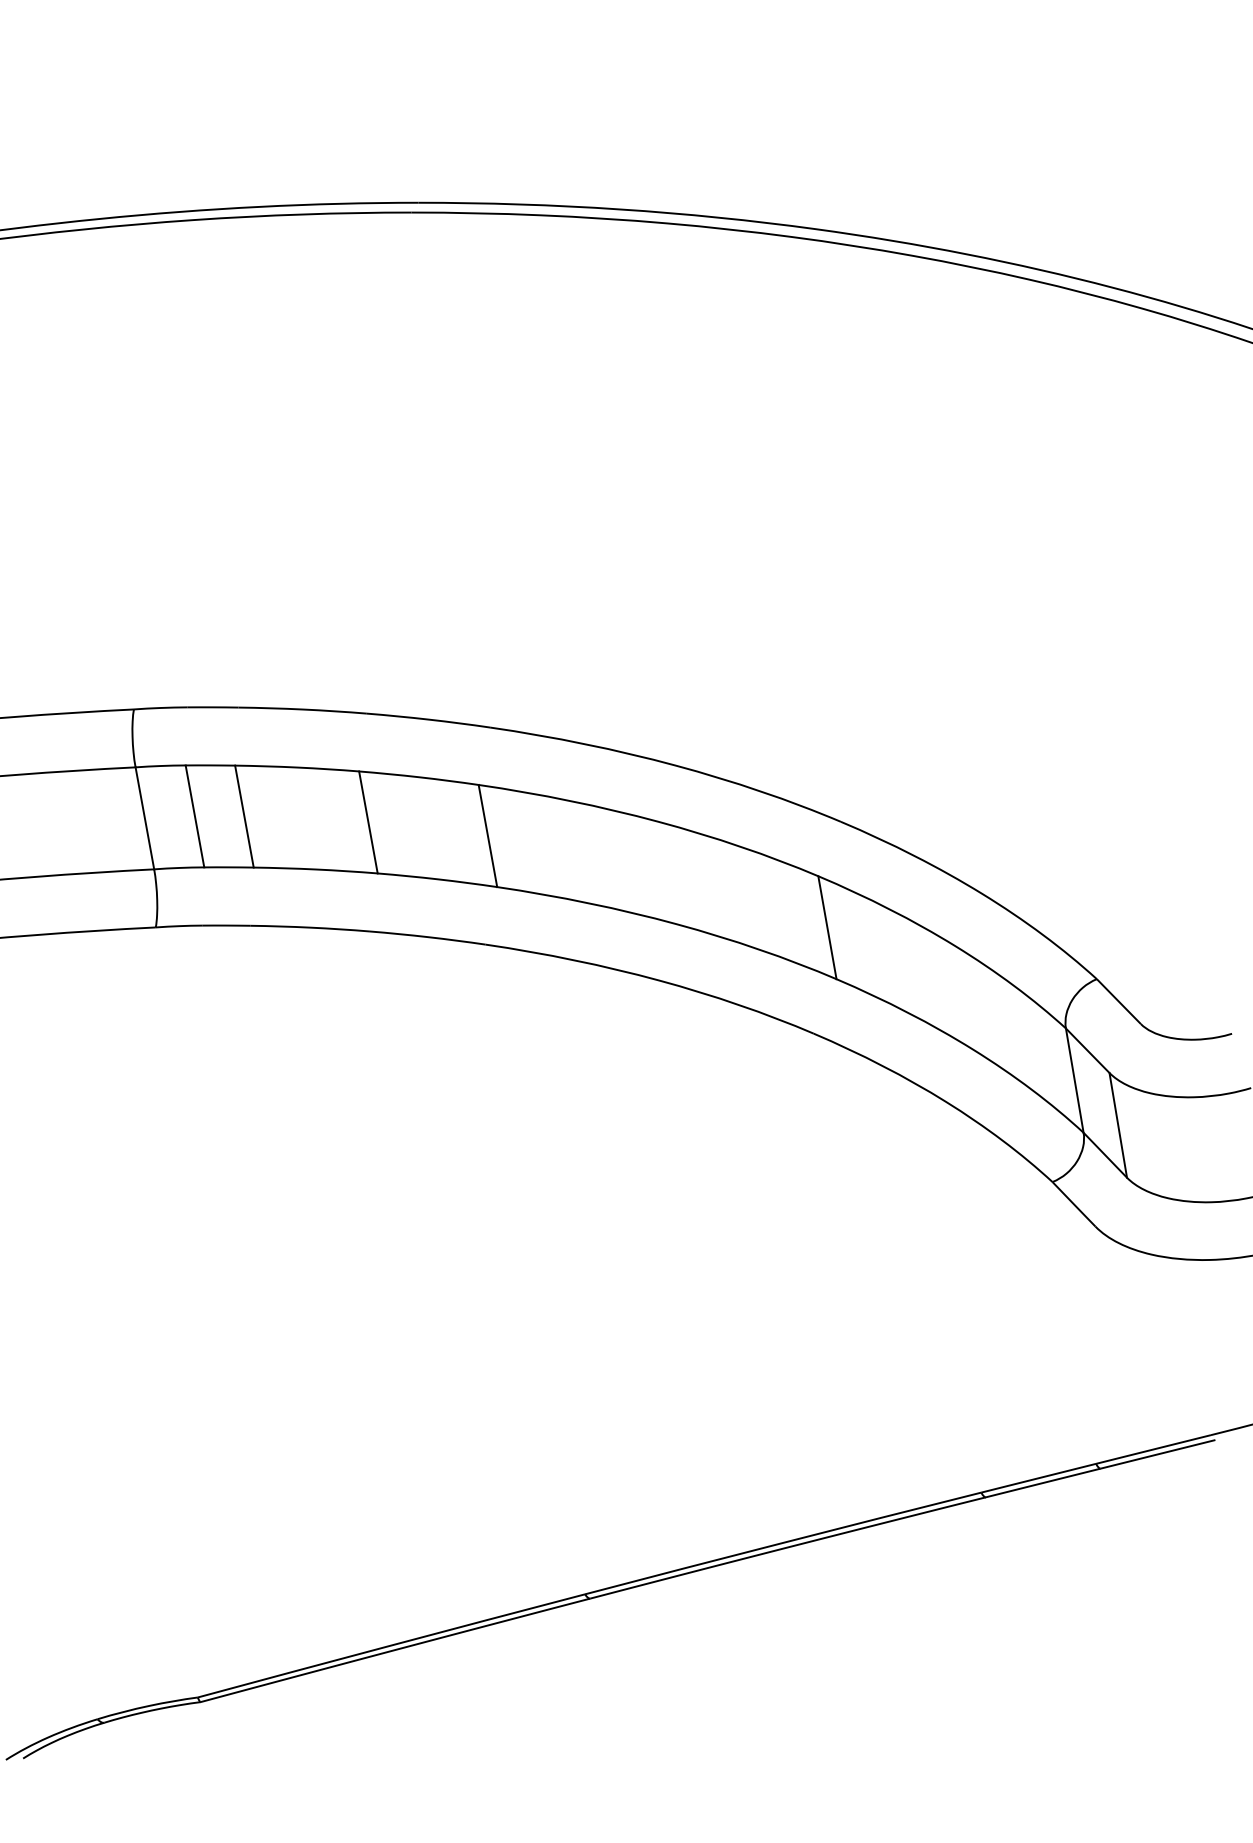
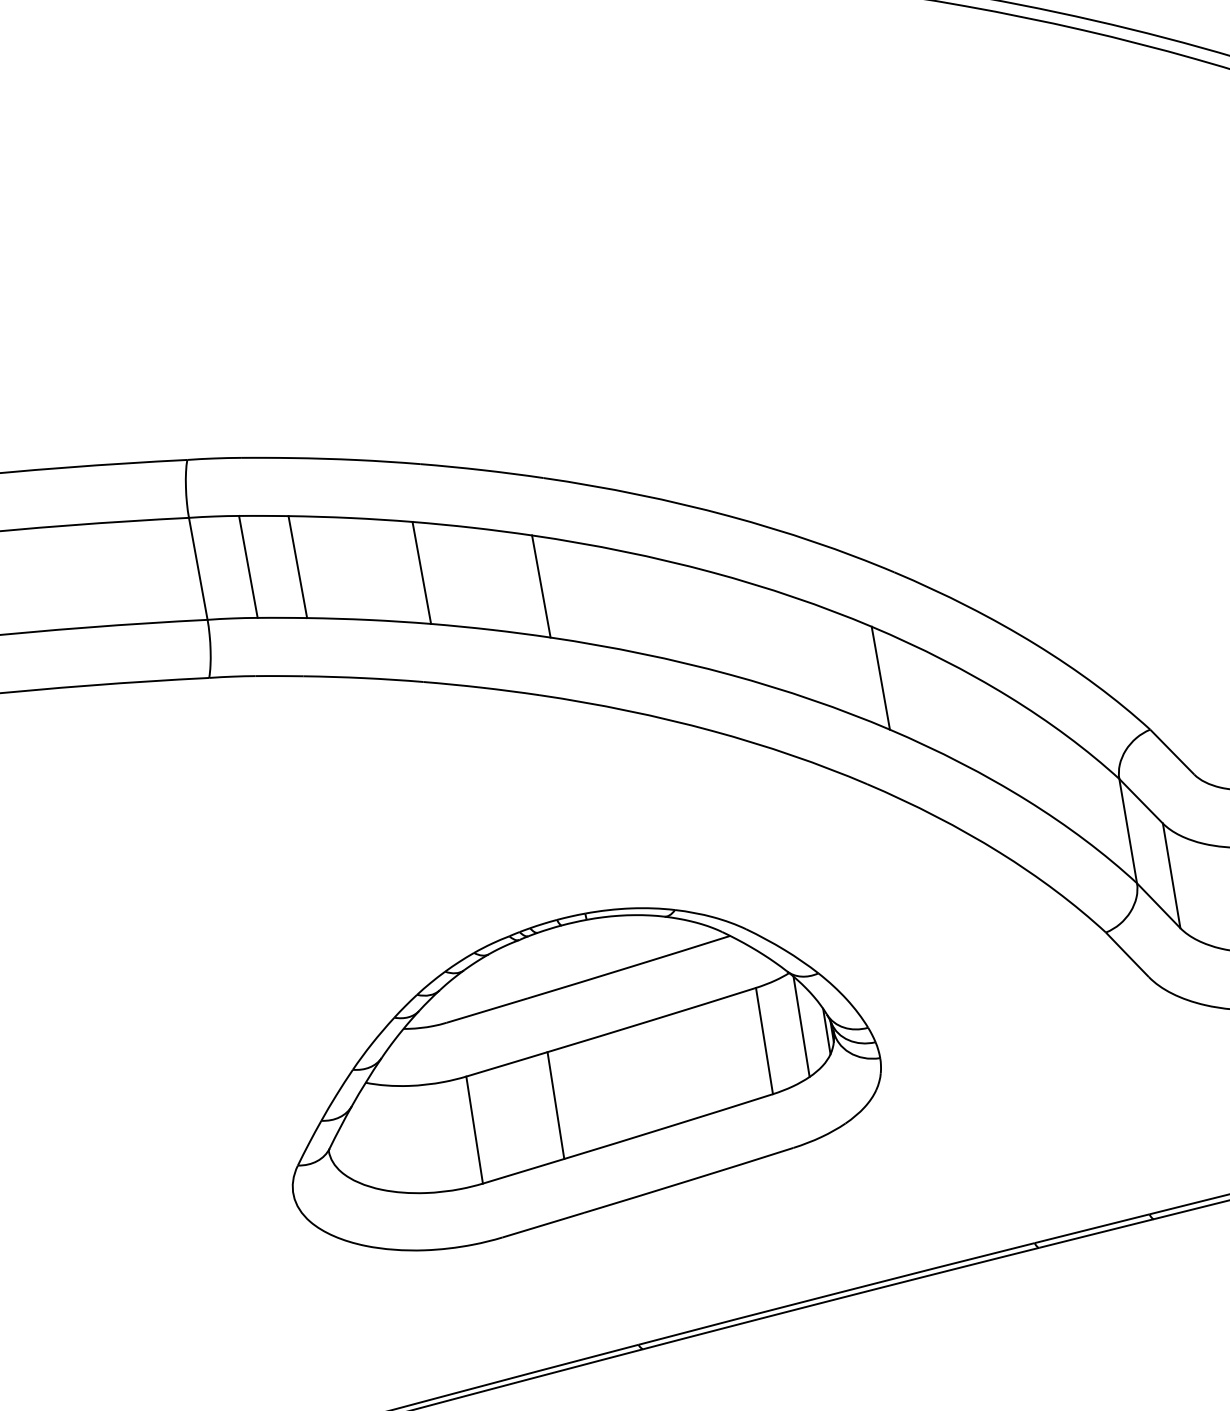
part: (533, 1328) -> (586, 1079), added

